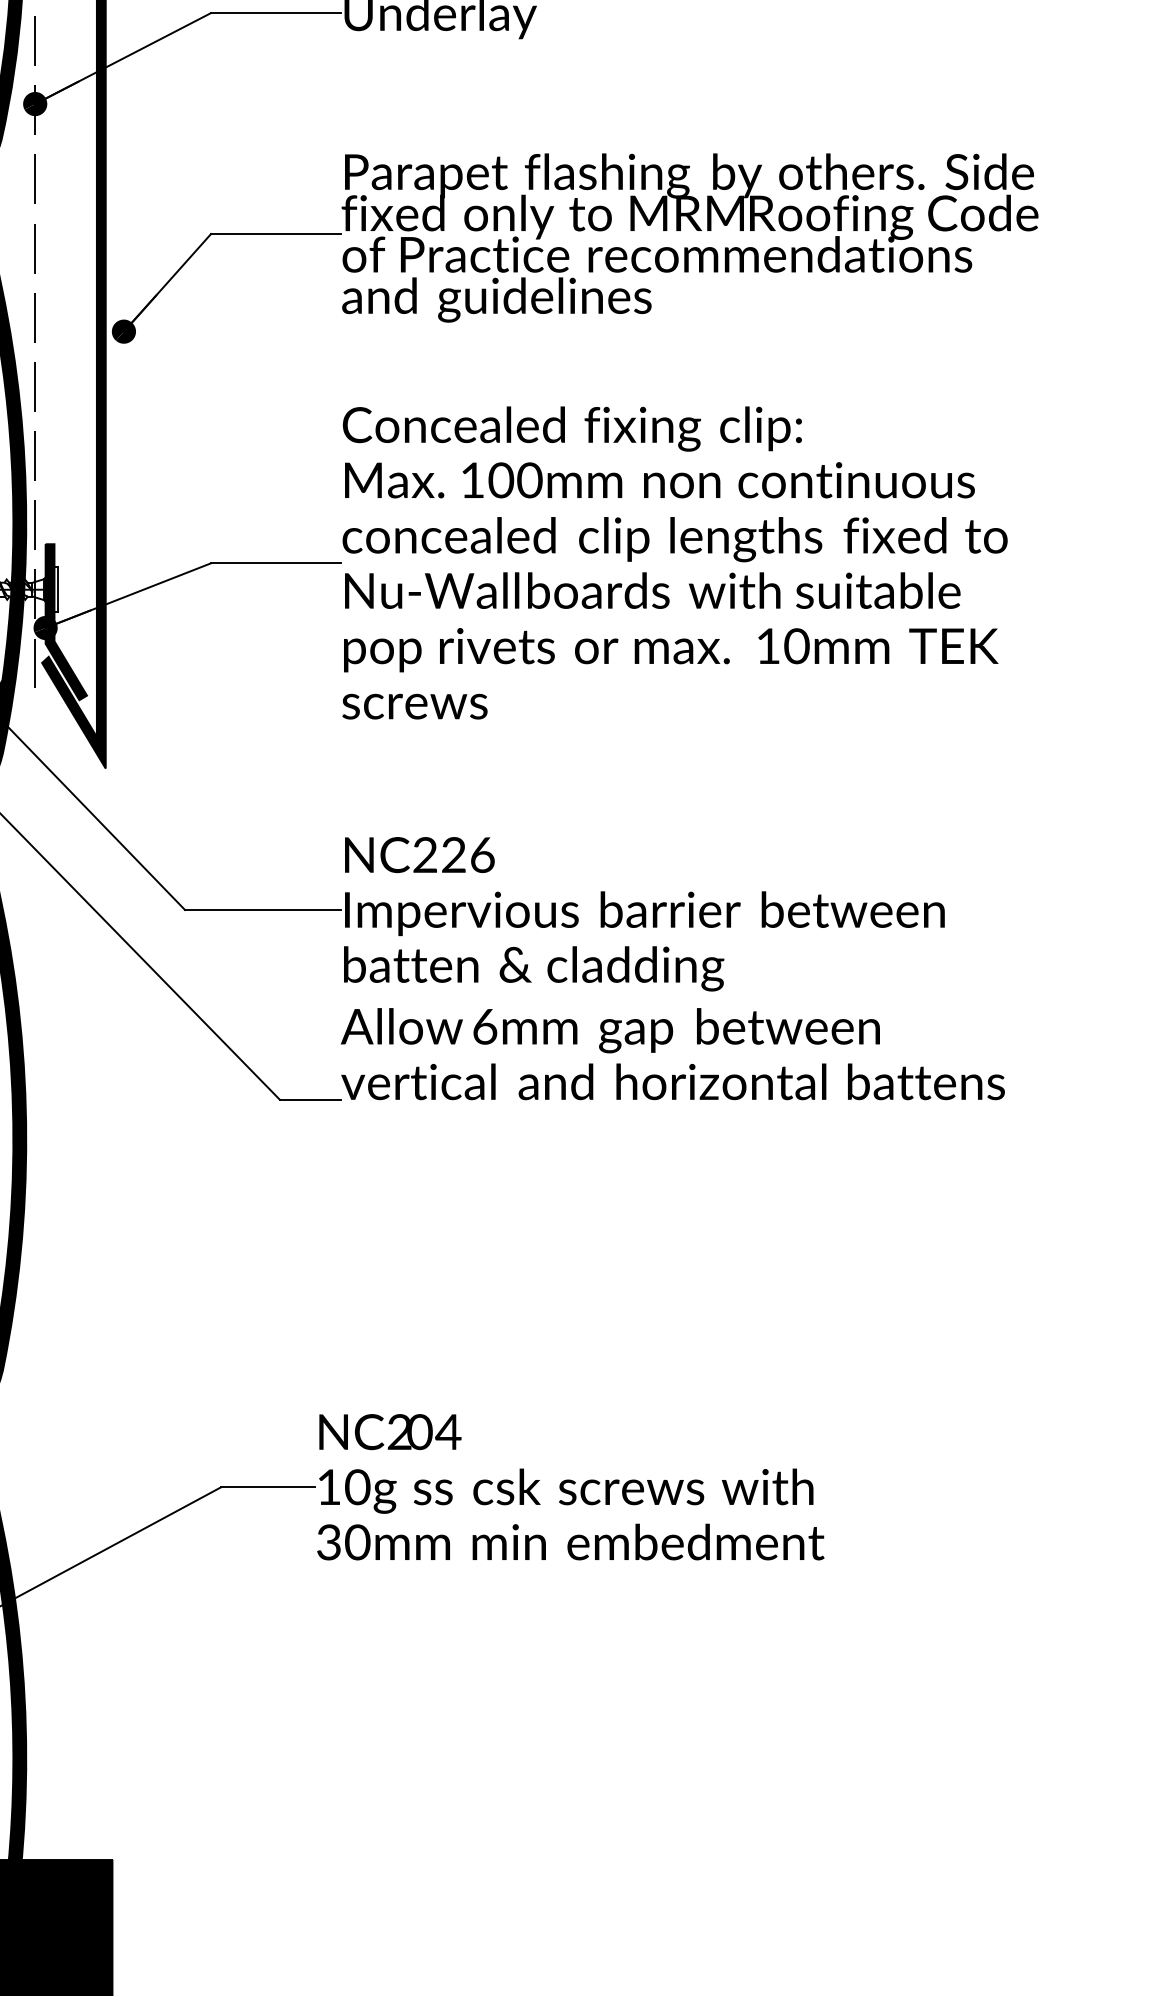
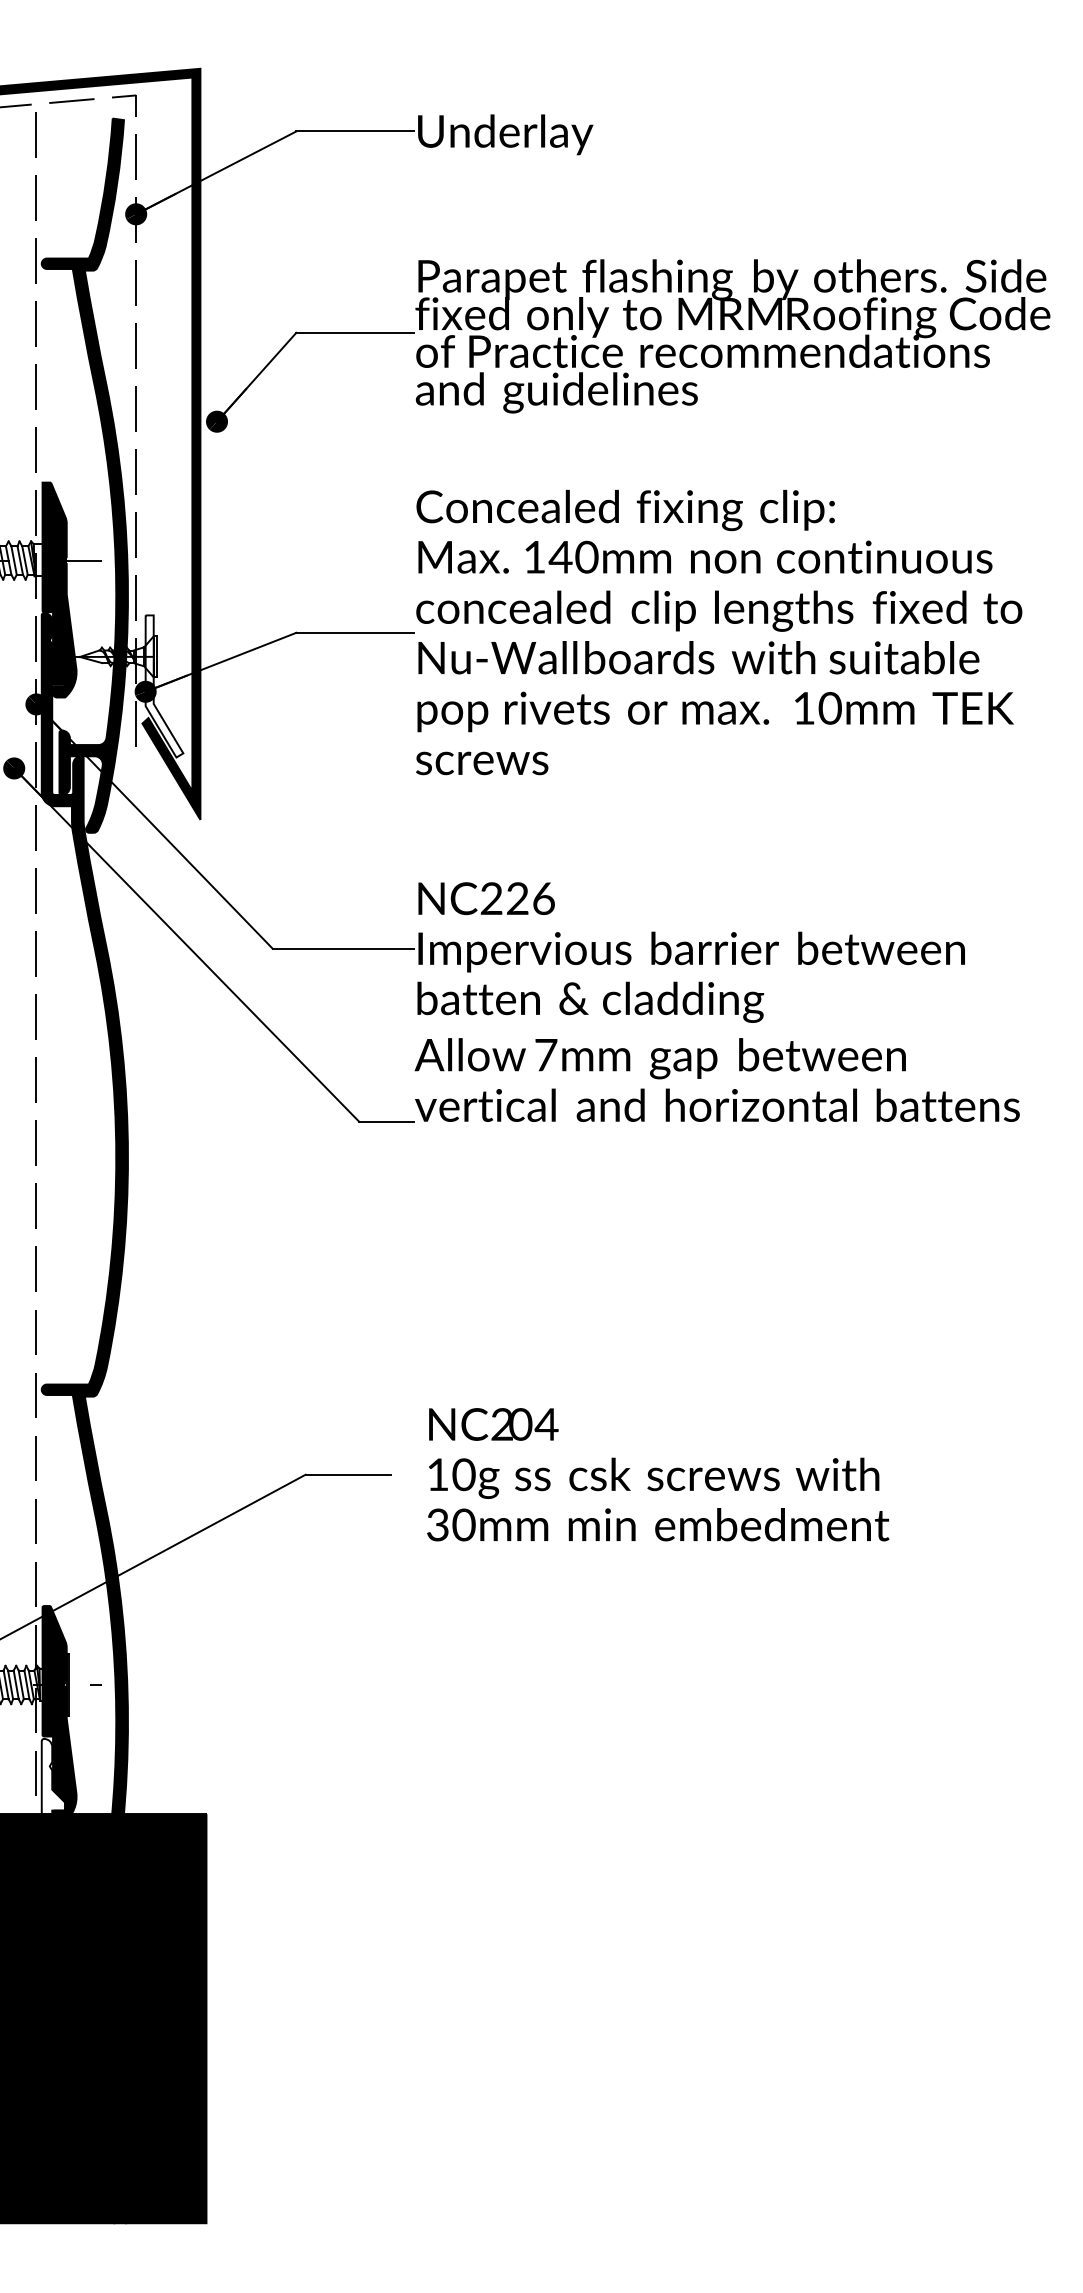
text: (500, 479) -> (560, 556), 100mm -> 140mm
fill: (66, 622) -> (164, 686), removed
text: (485, 1027) -> (546, 1055), 6mm -> 7mm
text: (571, 1486) -> (658, 1474), moved

